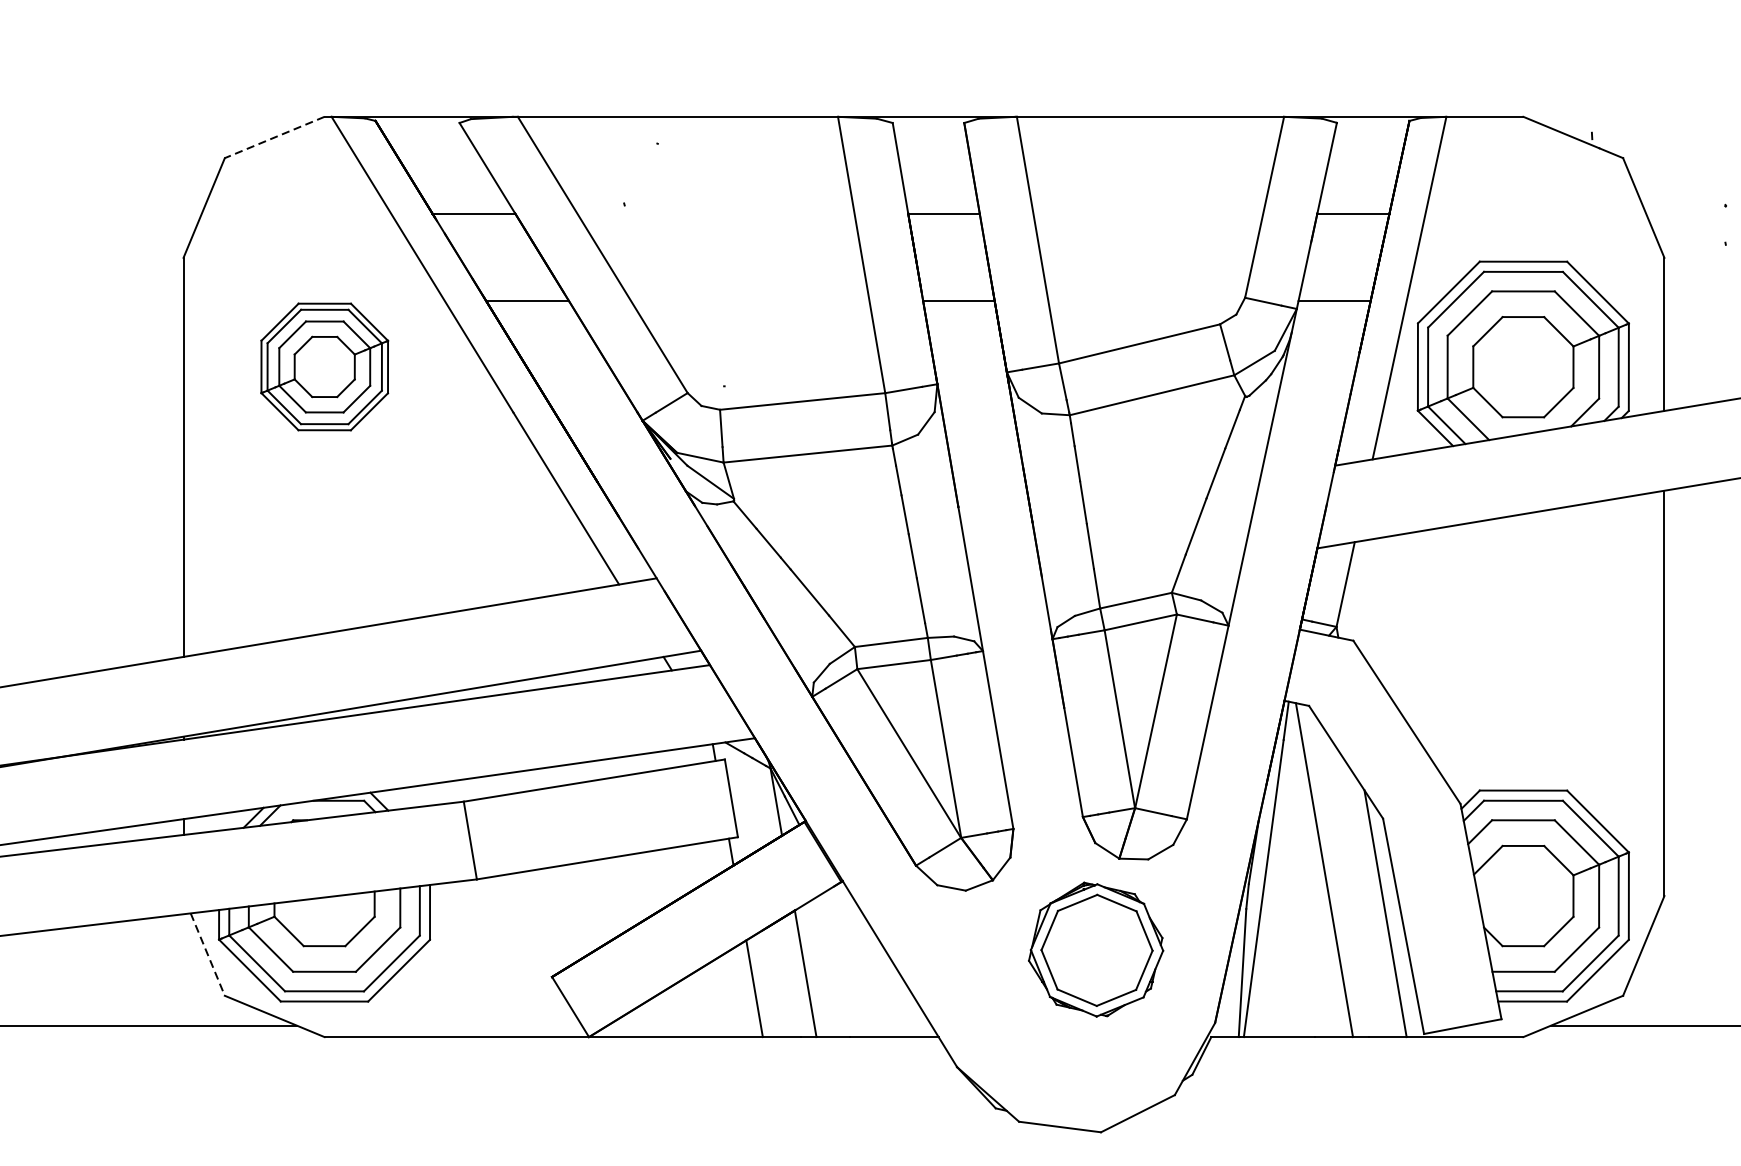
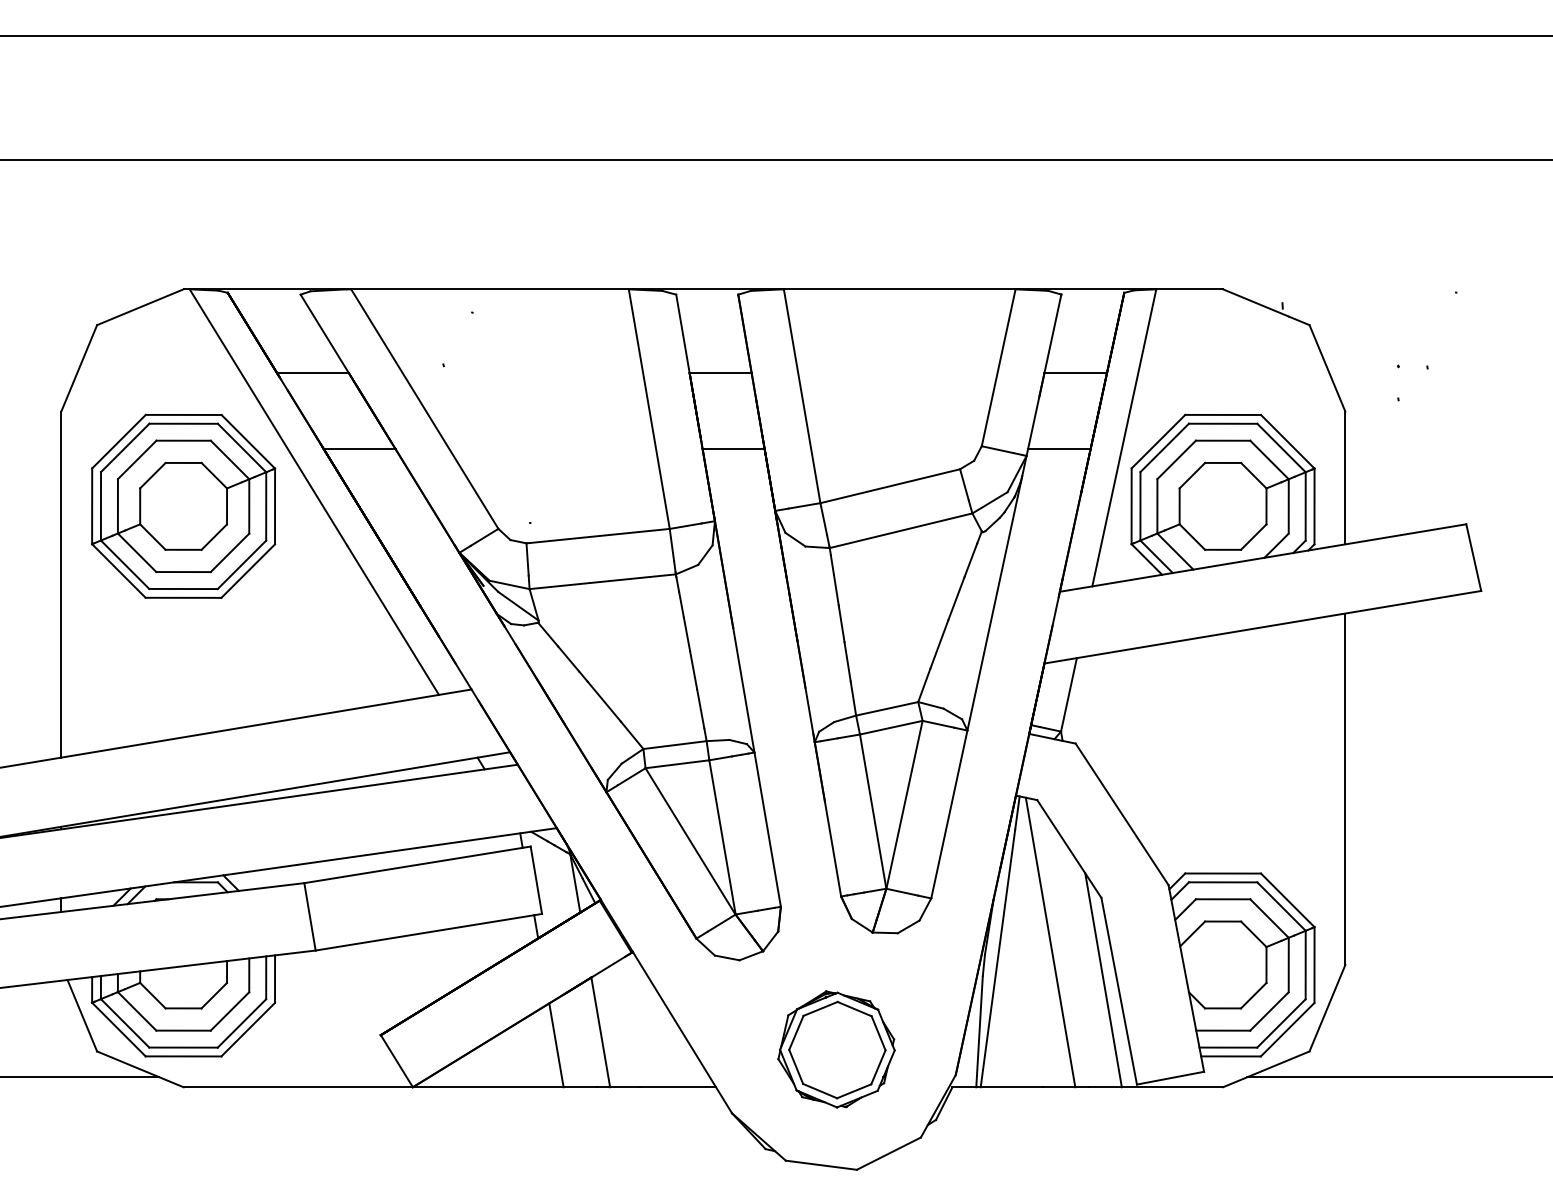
line: (274, 137) -> (140, 307), dashed -> solid
part: (324, 366) -> (183, 505), size x1.67
part: (1096, 949) -> (836, 1049), moved
line: (207, 954) -> (82, 1015), dashed -> solid

